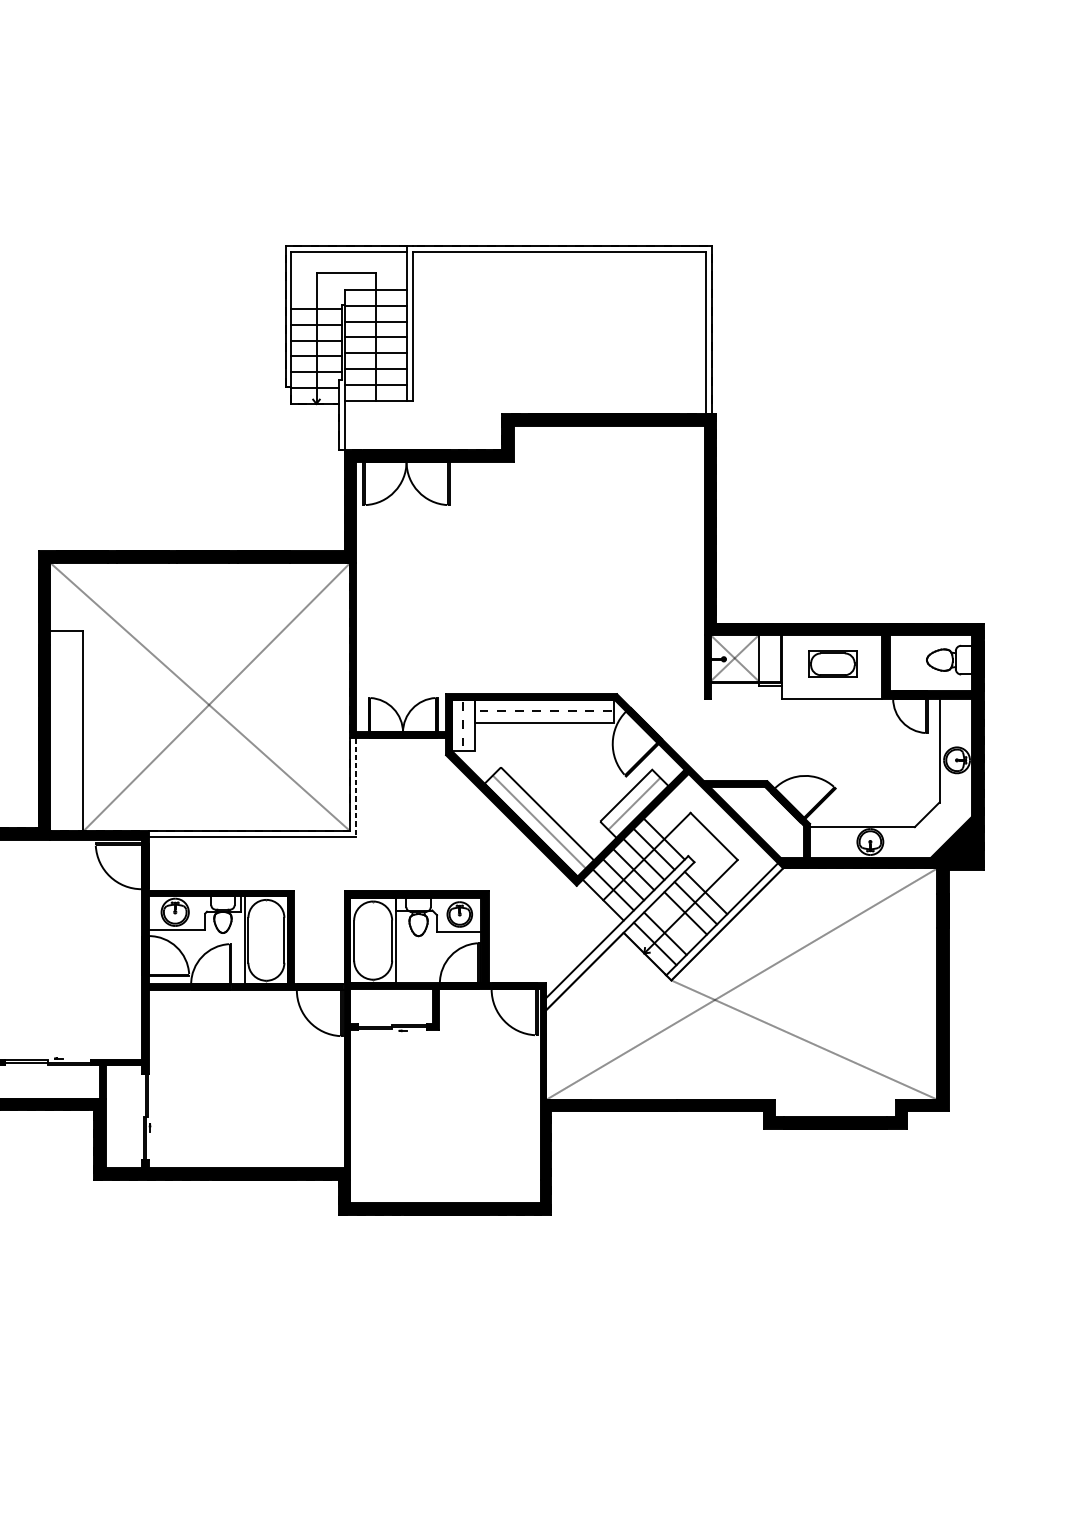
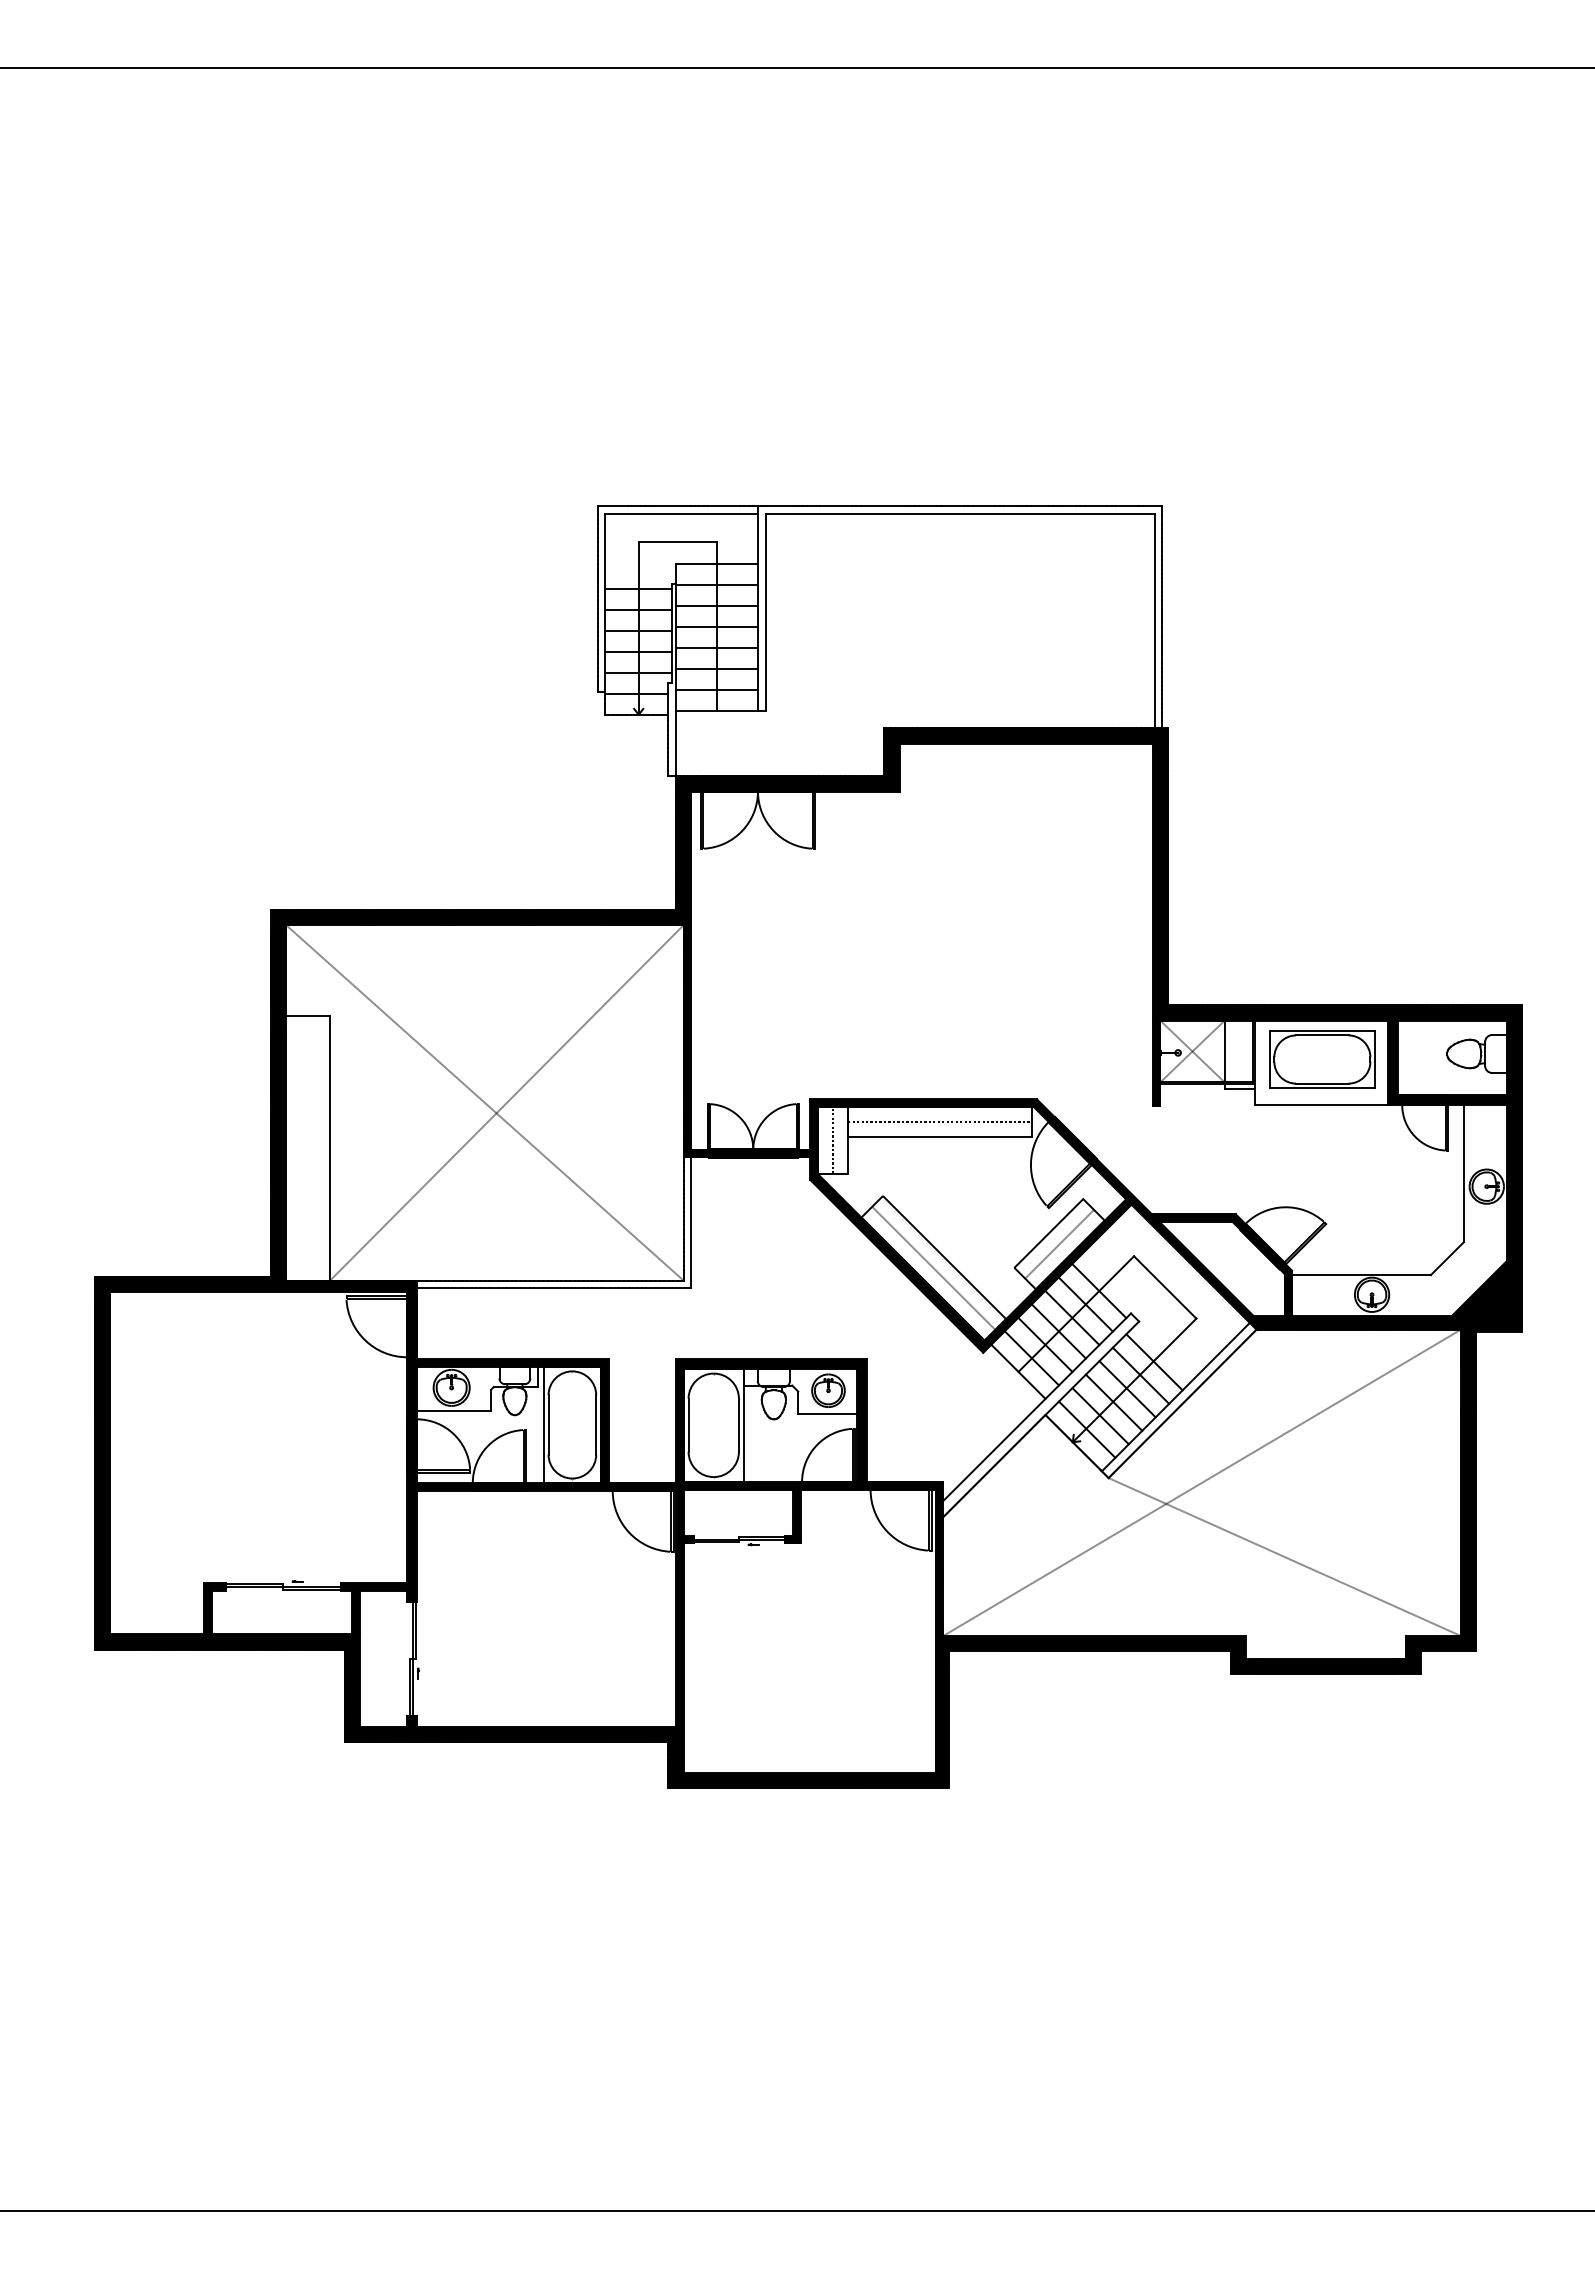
part: (832, 664) -> (1322, 1059), size x1.67
line: (356, 788) -> (691, 1223), dashed -> solid
line: (675, 923) -> (1113, 1402), added

